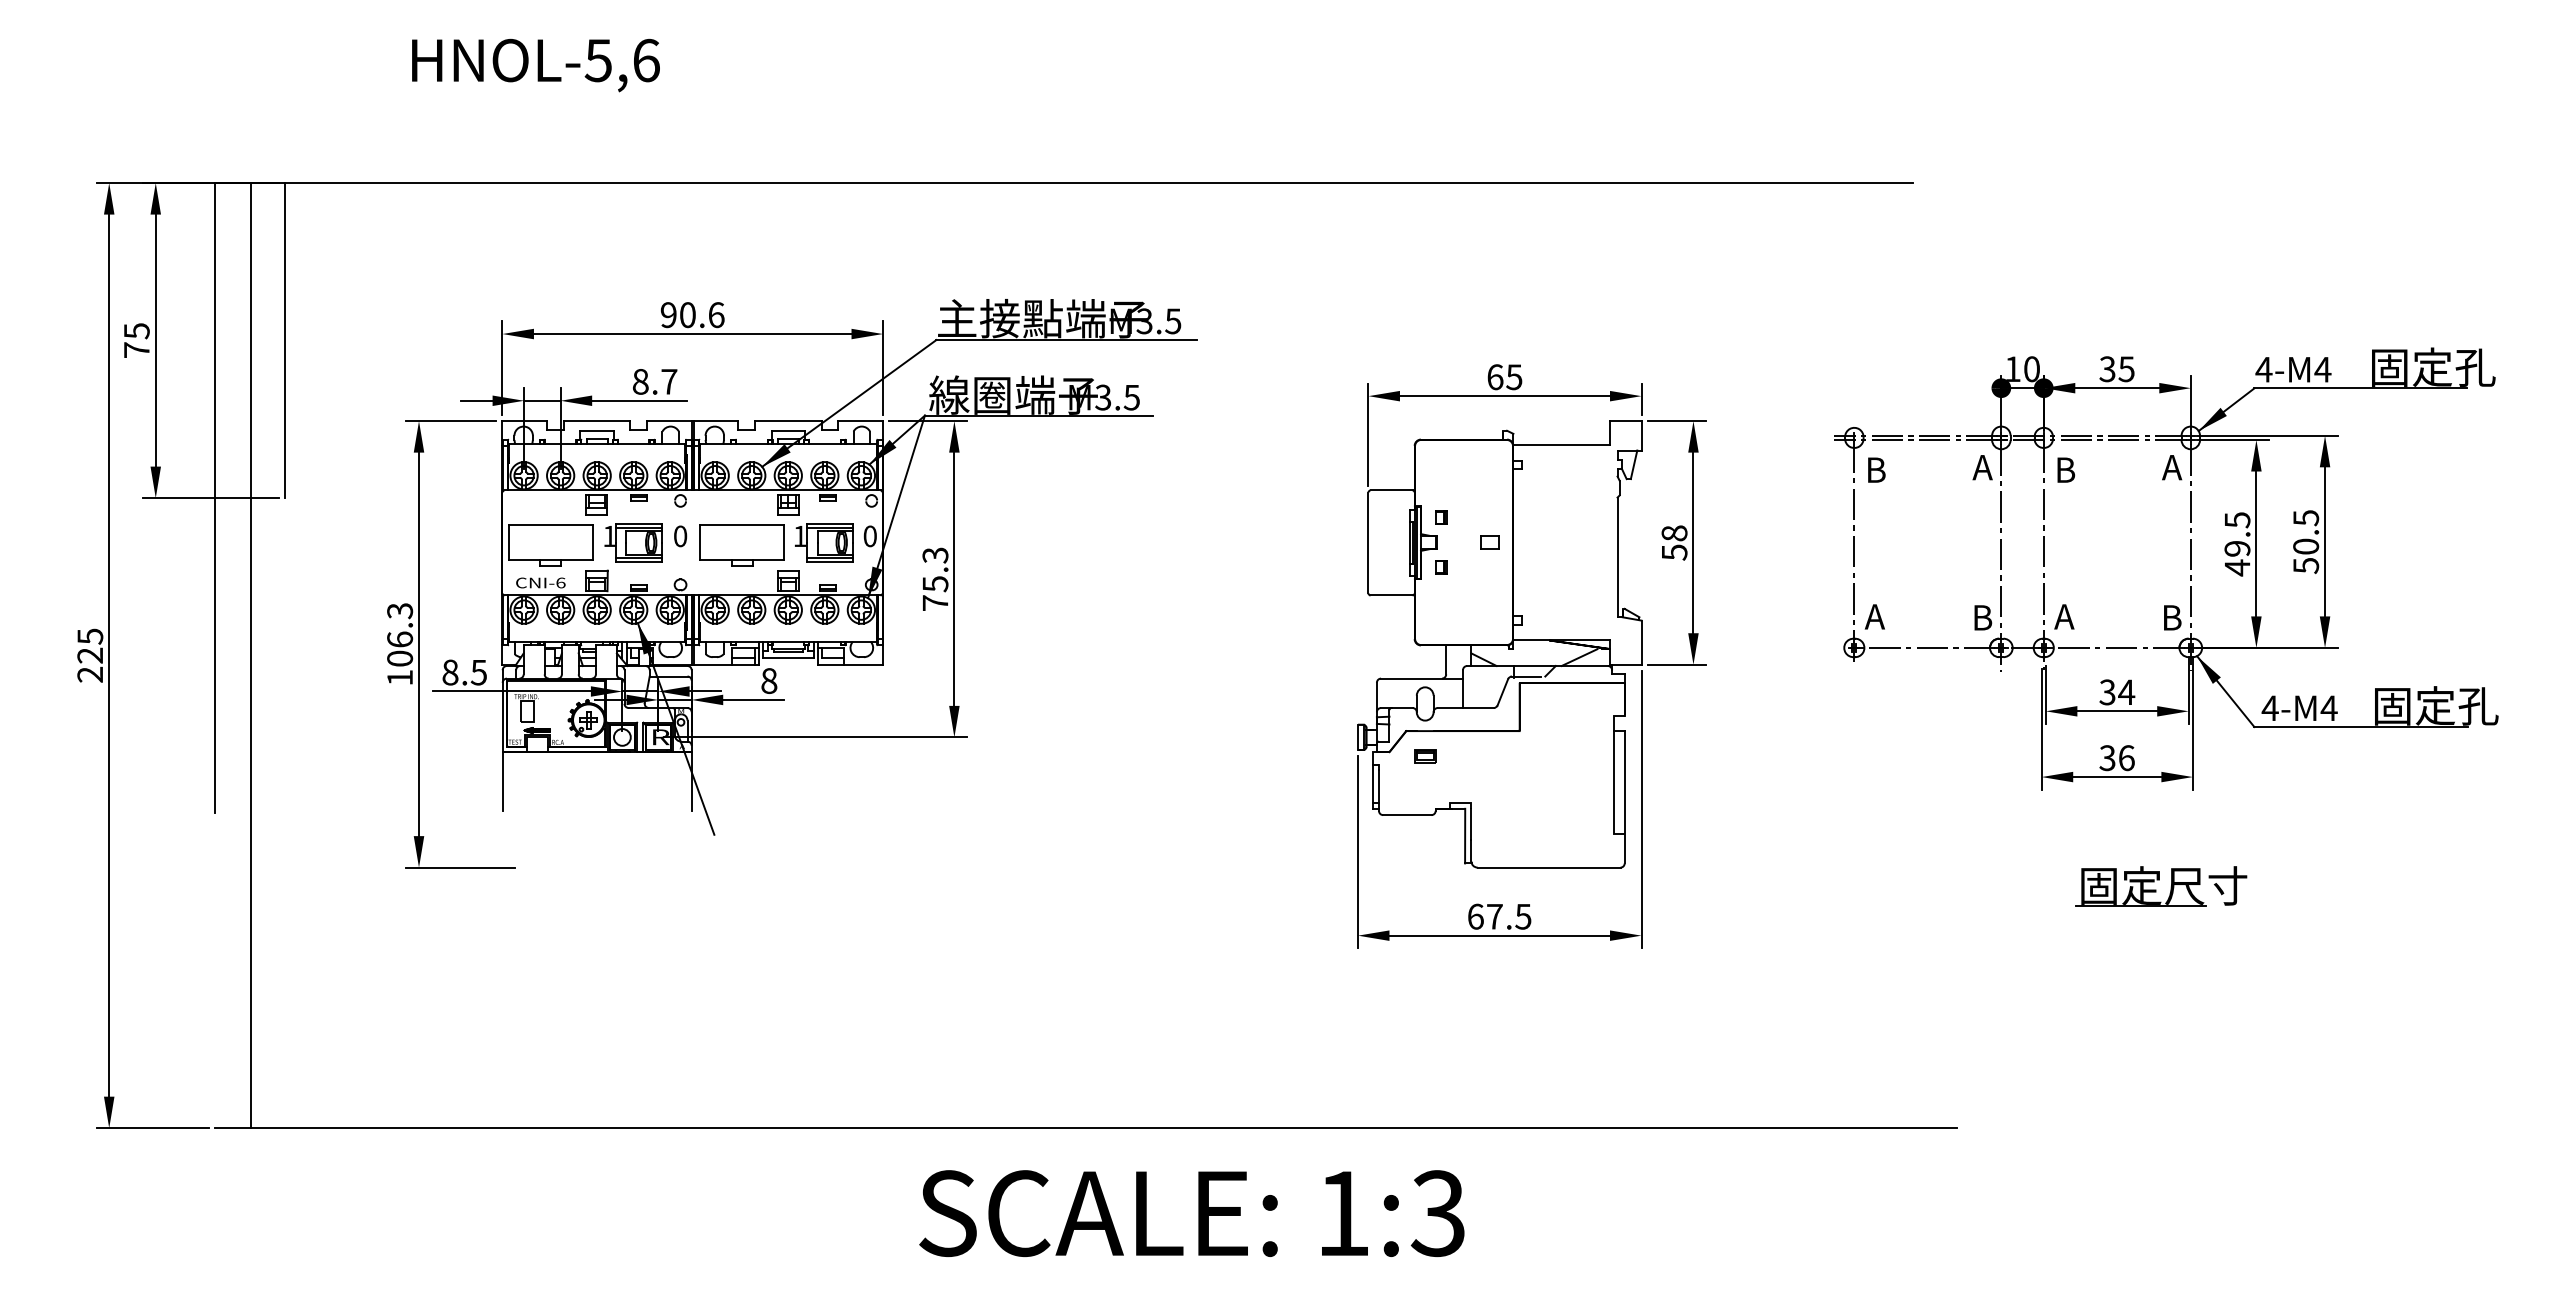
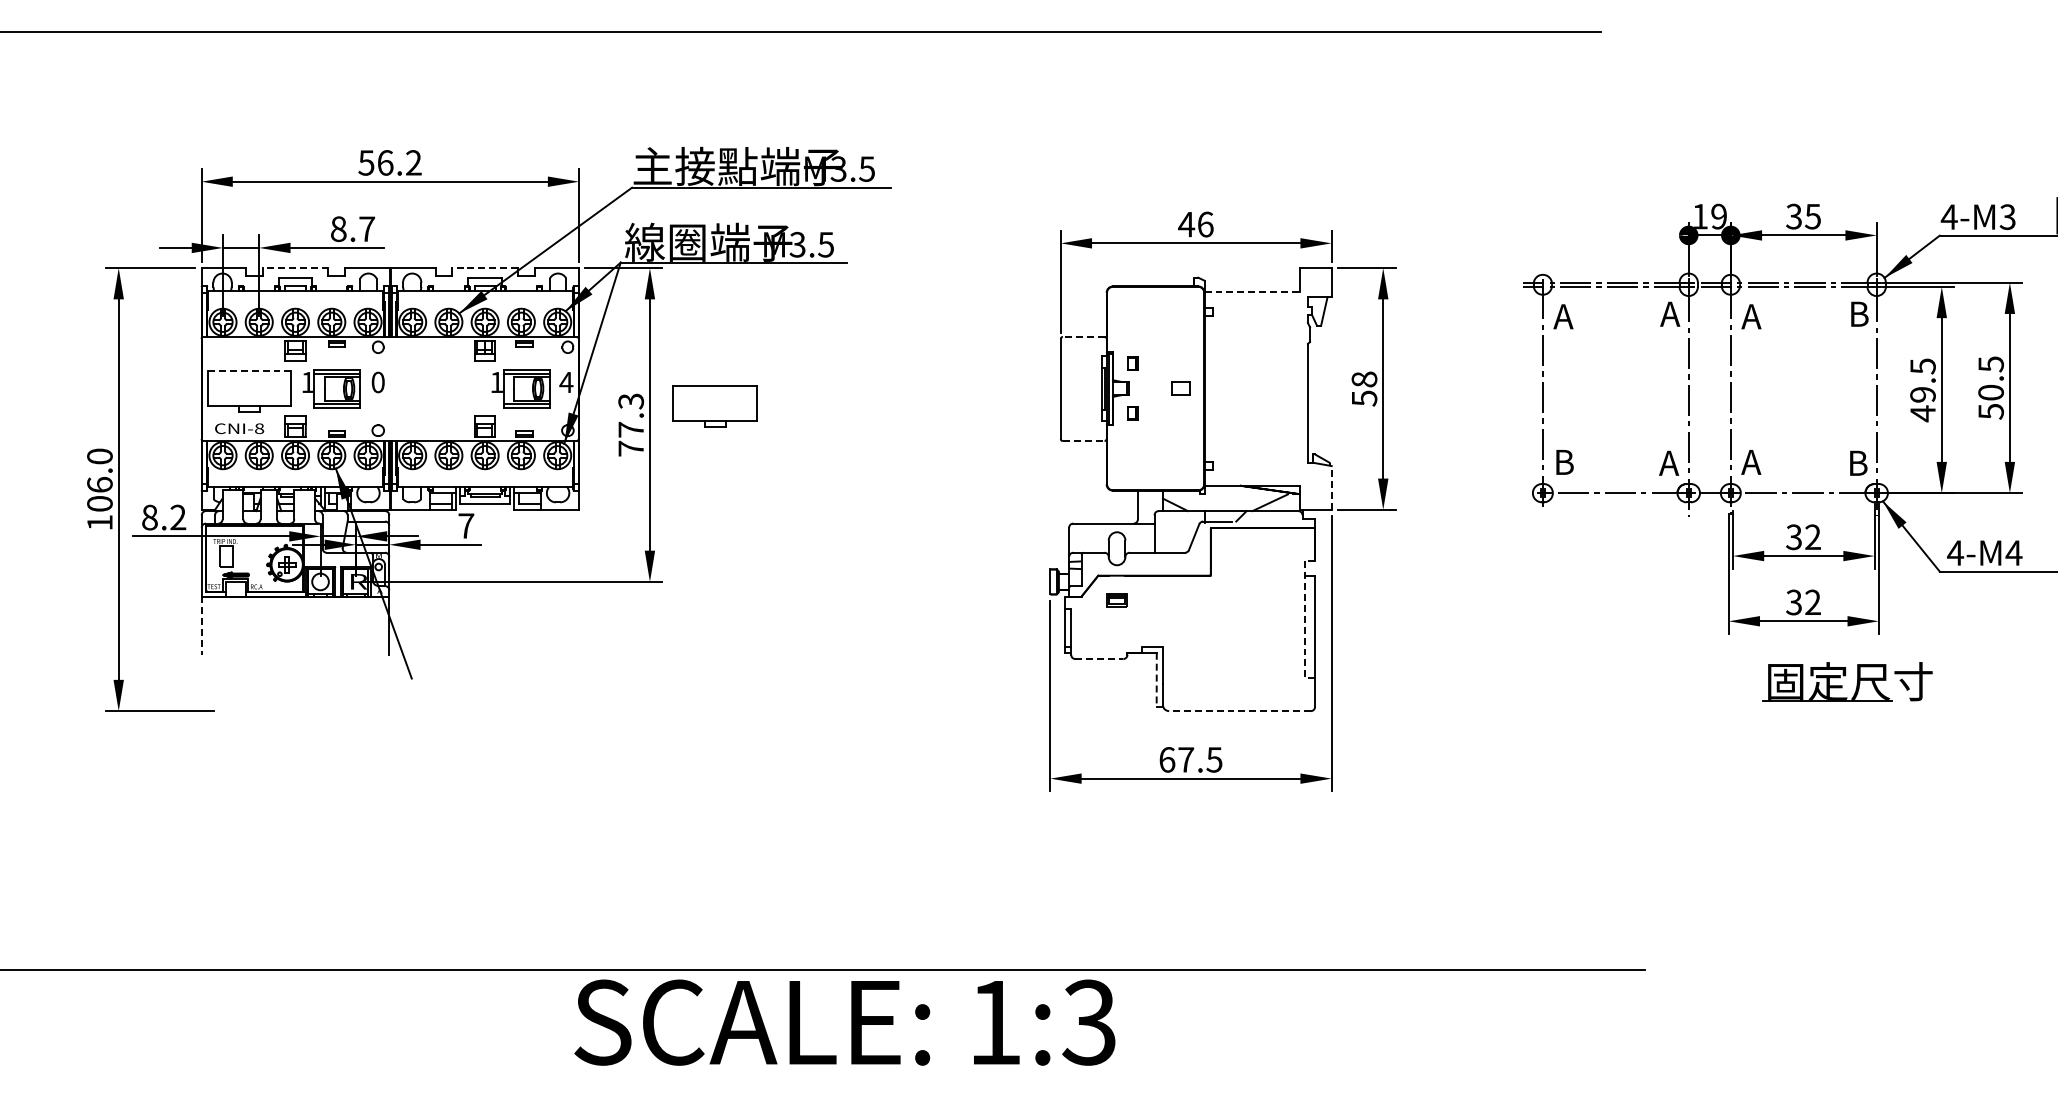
text: (692, 315) -> (390, 163), 90.6 -> 56.2
text: (2031, 369) -> (1718, 216), 10 -> 19
text: (2322, 369) -> (2007, 216), 4-M4 -> 4-M3
text: (1504, 377) -> (1195, 224), 65 -> 46
line: (596, 421) -> (294, 268), solid -> dashed
line: (787, 421) -> (484, 268), solid -> dashed
line: (1562, 445) -> (1253, 292), solid -> dashed
text: (2172, 467) -> (1858, 314), A -> B
text: (1875, 469) -> (1563, 316), B -> A
text: (2064, 469) -> (1751, 316), B -> A
line: (1391, 490) -> (1083, 336), solid -> dashed
line: (551, 525) -> (250, 371), solid -> dashed
text: (870, 536) -> (566, 382), 0 -> 4
part: (741, 545) -> (714, 406), moved
text: (560, 582) -> (259, 428), CNI-6 -> CNI-8
text: (935, 584) -> (631, 430), 75.3 -> 77.3
line: (1392, 595) -> (1084, 441), solid -> dashed
text: (400, 611) -> (100, 457), 106.3 -> 106.0
text: (1874, 616) -> (1562, 461), A -> B
text: (1981, 617) -> (1669, 462), B -> A
line: (1641, 642) -> (1331, 487), solid -> dashed
text: (478, 672) -> (177, 517), 8.5 -> 8.2
text: (769, 680) -> (466, 525), 8 -> 7
text: (2126, 691) -> (1812, 536), 34 -> 32
text: (2126, 758) -> (1812, 602), 36 -> 32
line: (1614, 775) -> (1304, 619), solid -> dashed
line: (502, 782) -> (201, 626), solid -> dashed
line: (1407, 815) -> (1099, 659), solid -> dashed
line: (1465, 836) -> (1157, 680), solid -> dashed
line: (1548, 867) -> (1239, 711), solid -> dashed
part: (2161, 886) -> (1847, 682), moved
text: (1191, 1213) -> (844, 1022), moved

